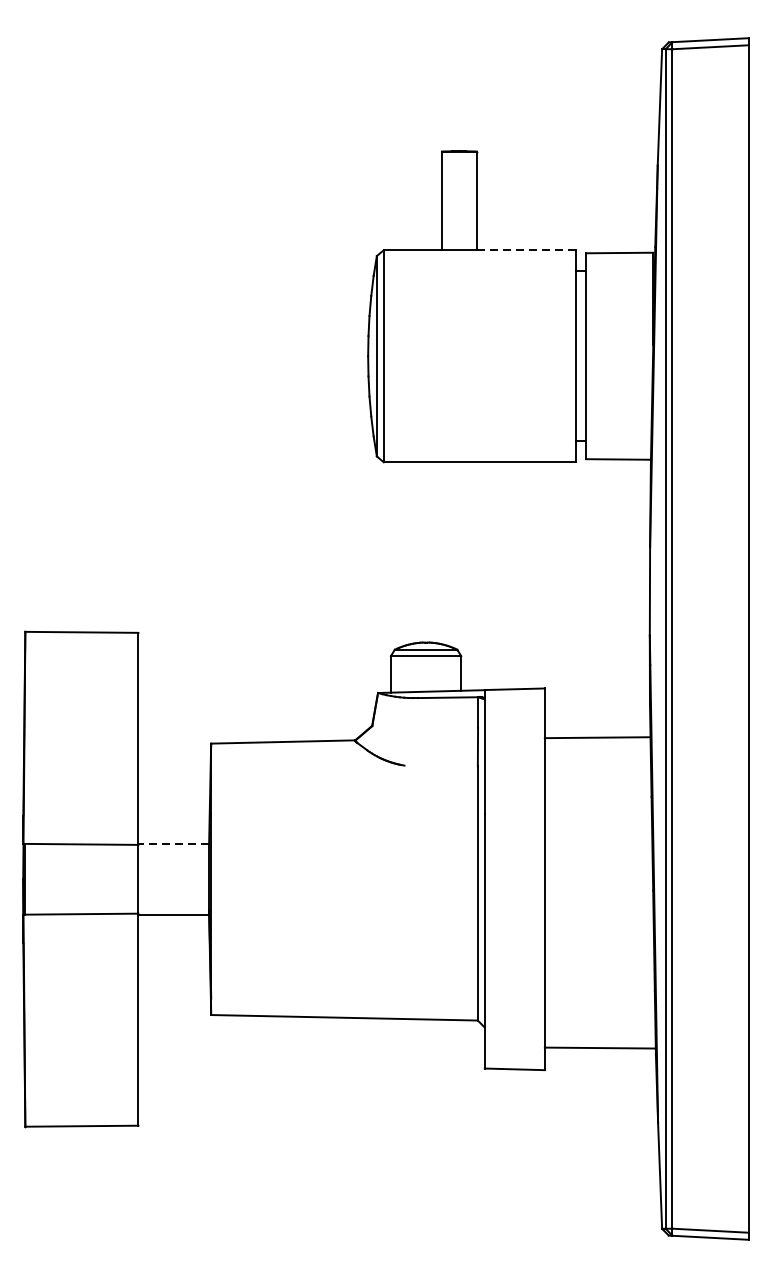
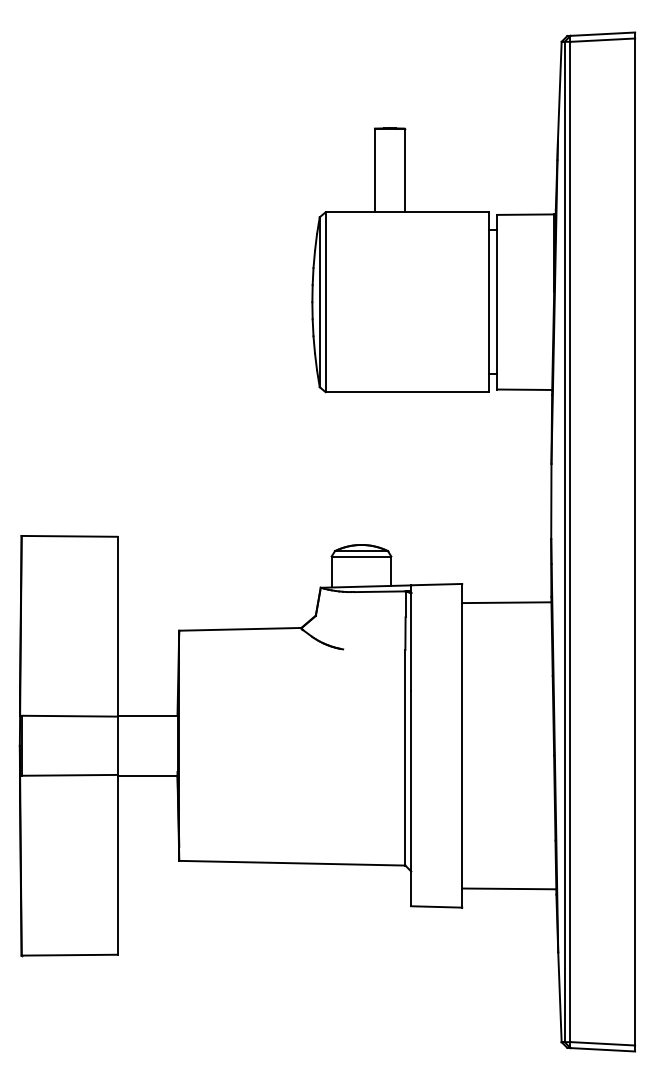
line: (526, 250) -> (446, 212), dashed -> solid
line: (597, 737) -> (506, 602), moved
line: (173, 843) -> (147, 715), dashed -> solid

